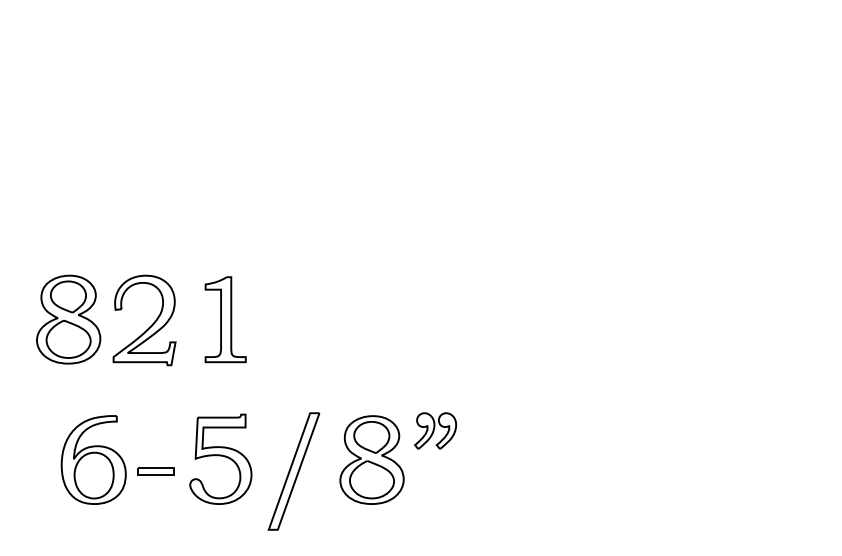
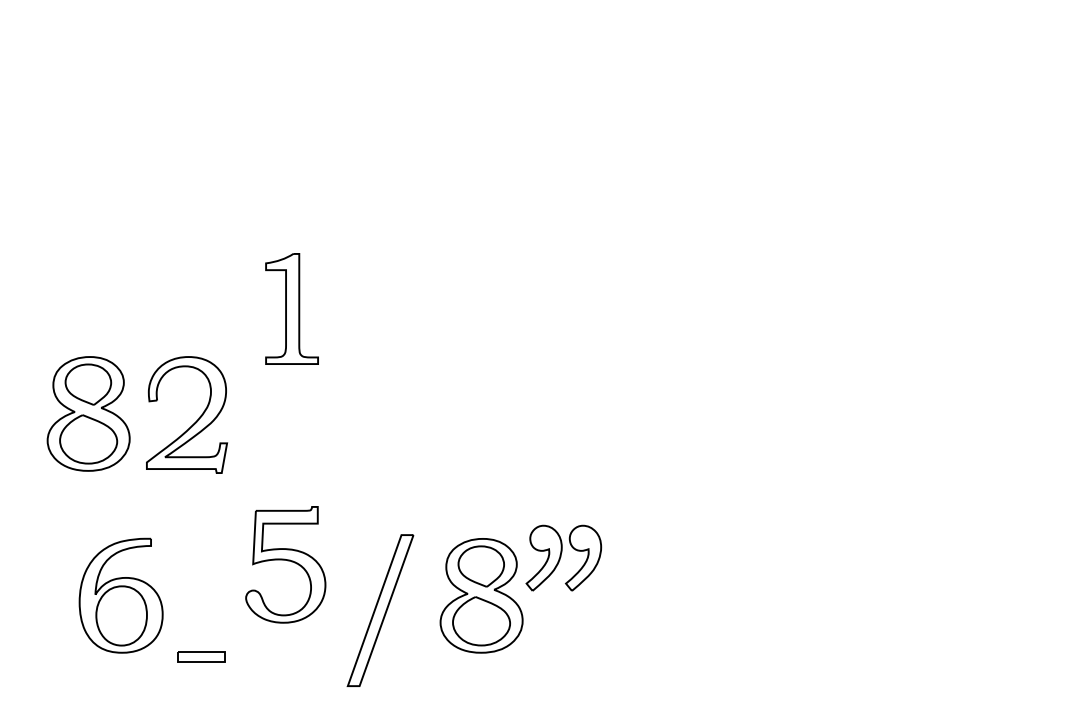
part: (225, 319) -> (291, 308), moved
part: (435, 431) -> (563, 558), size x1.4
part: (220, 459) -> (285, 564), moved
part: (155, 471) -> (201, 656), moved

